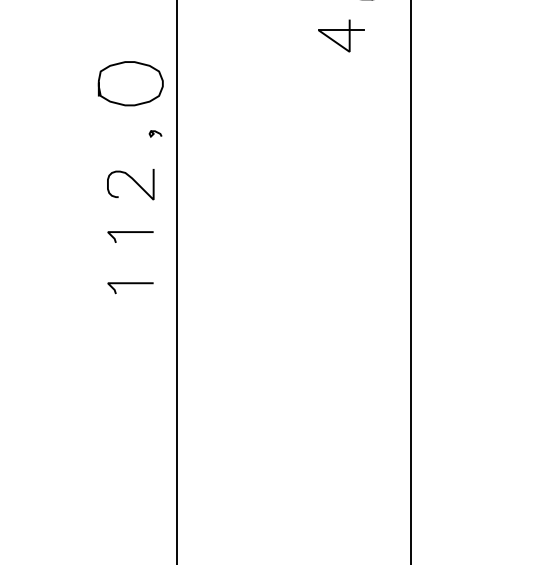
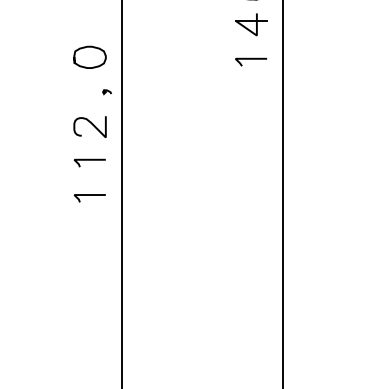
part: (341, 35) -> (251, 24), moved
part: (129, 82) -> (89, 56), size x0.71
curve: (363, 86) -> (250, 59), added

